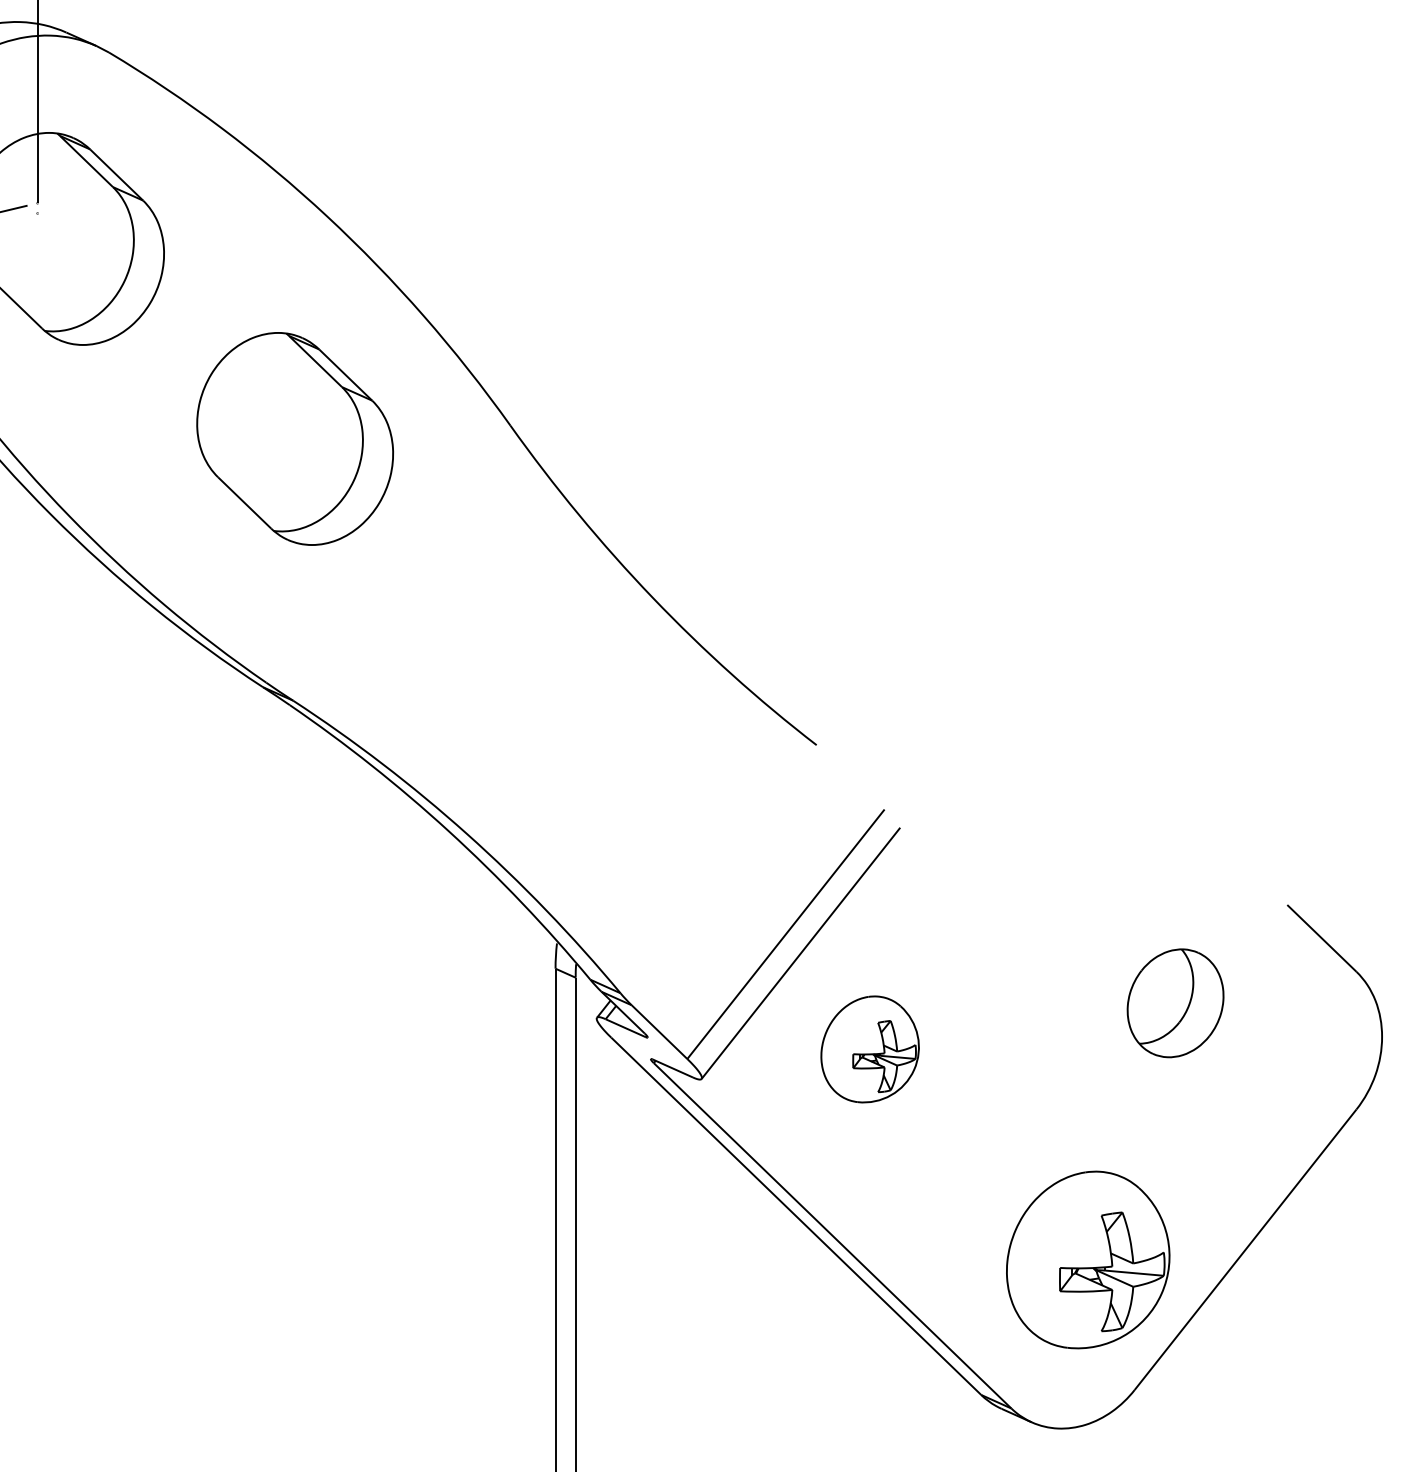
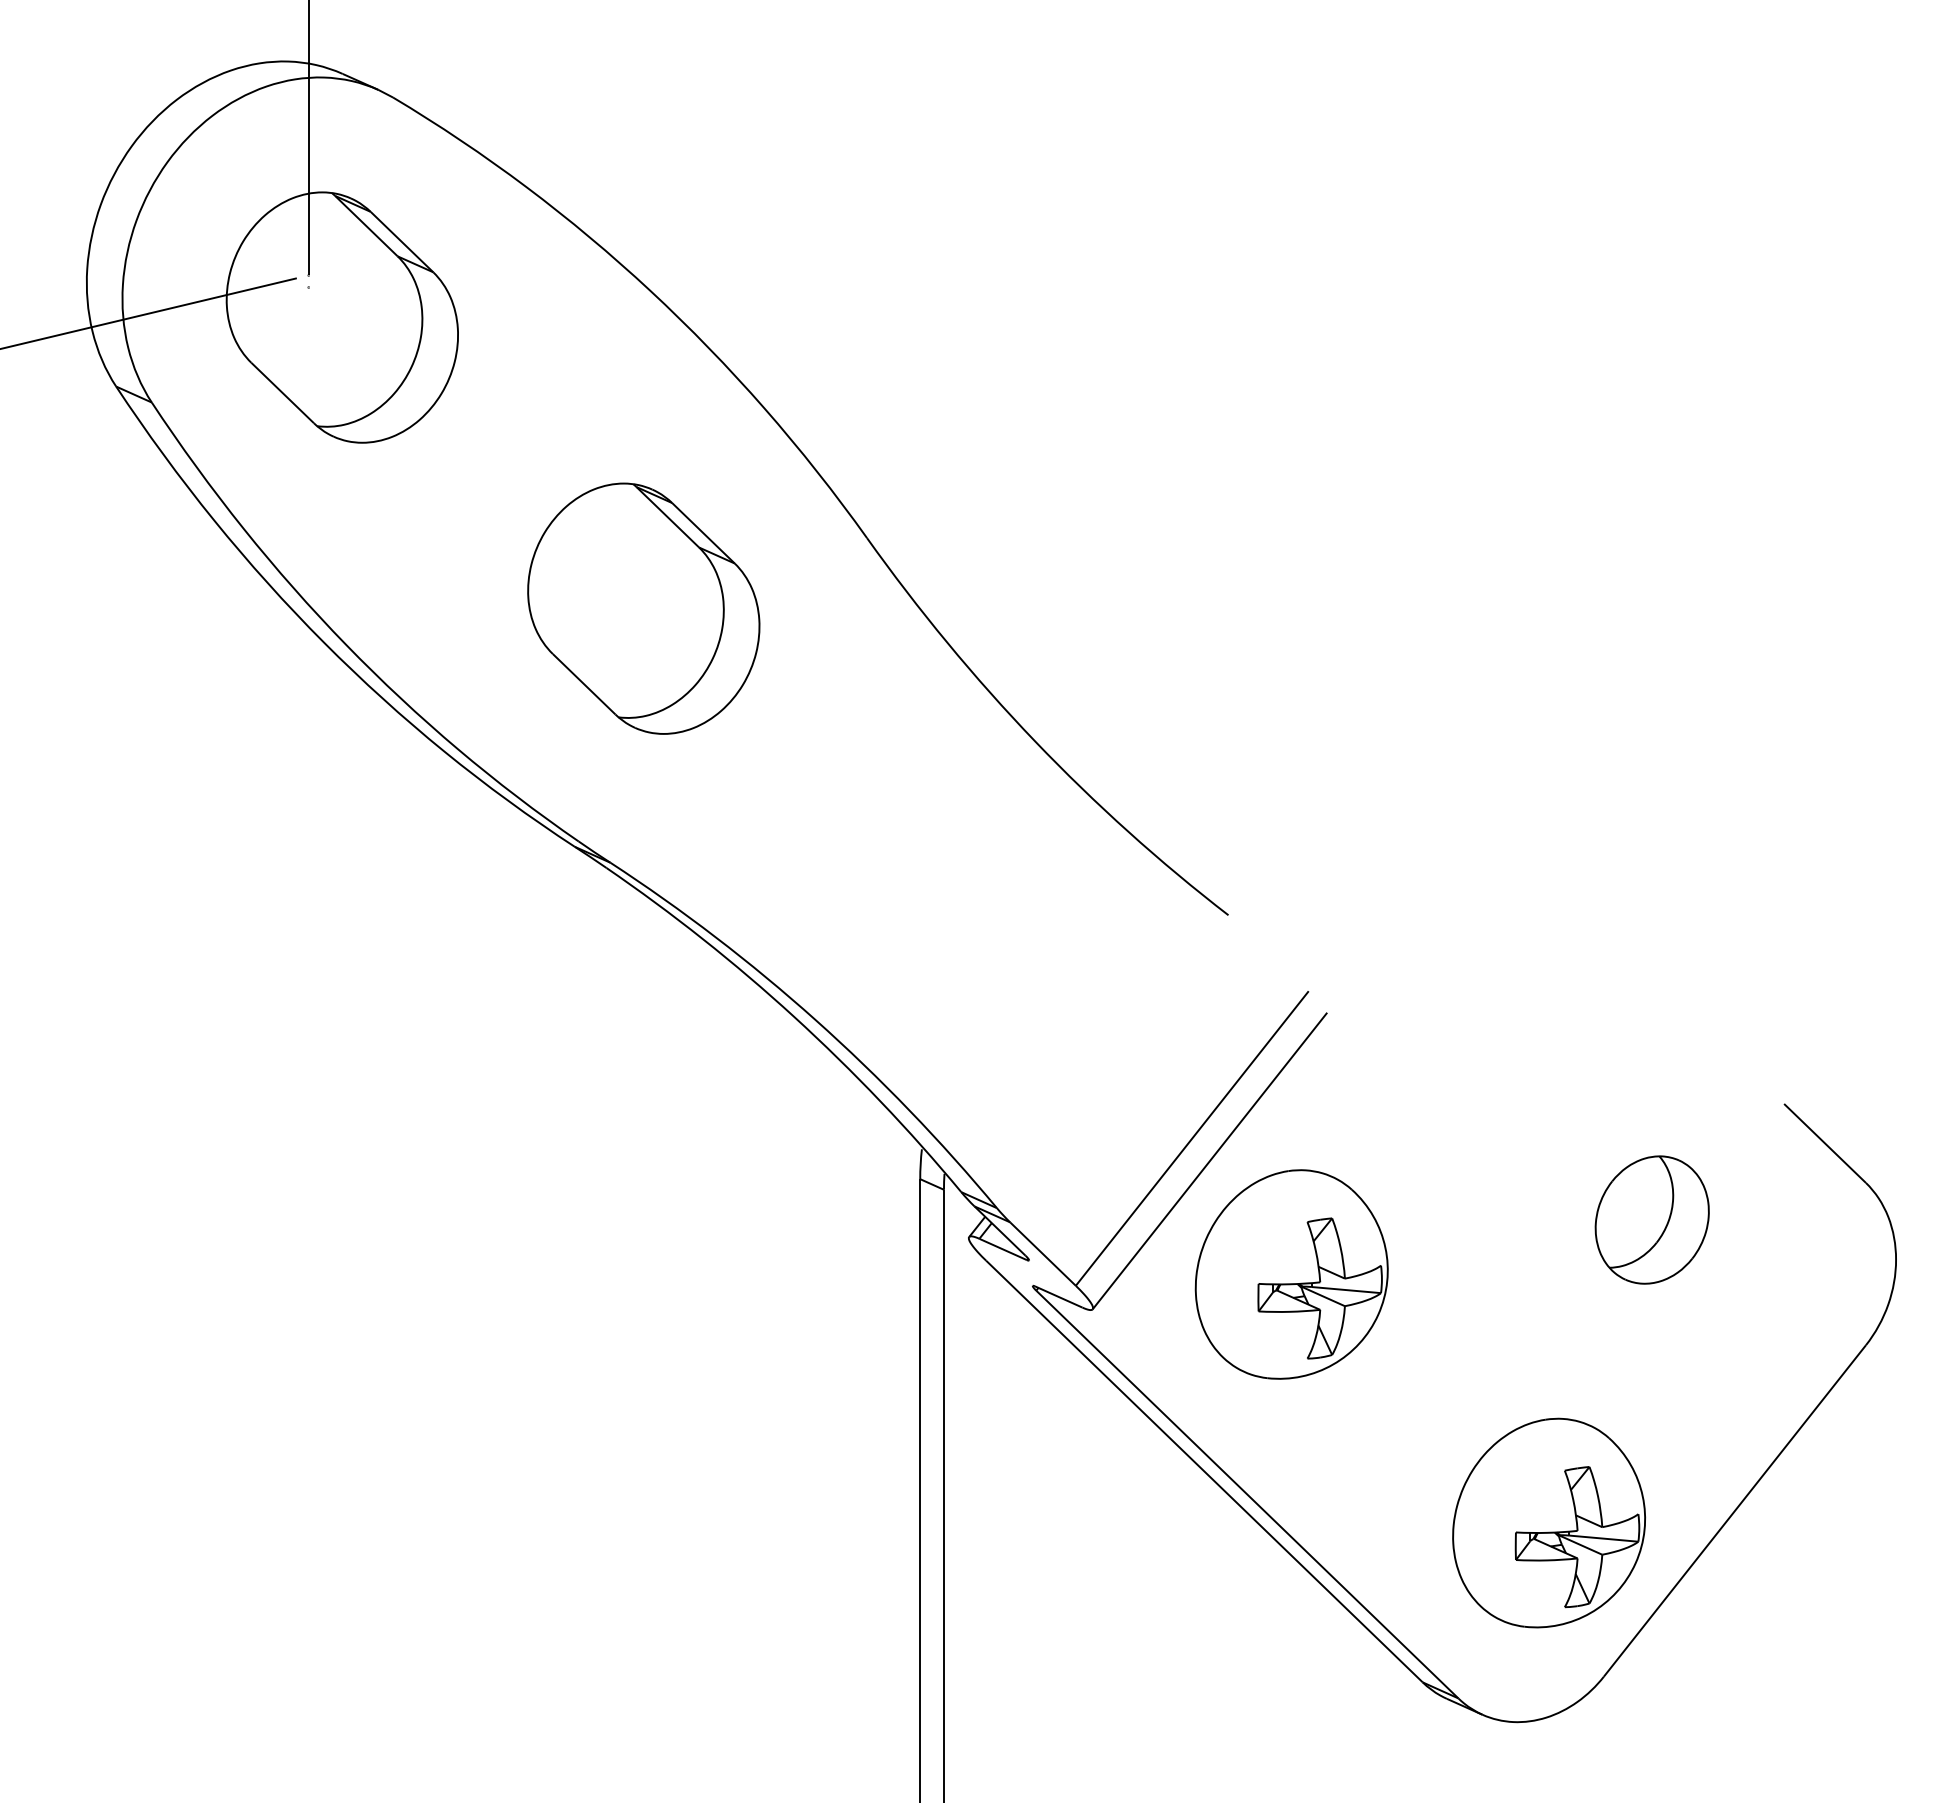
part: (294, 438) -> (643, 608), moved
part: (870, 1049) -> (1291, 1274), size x1.67

